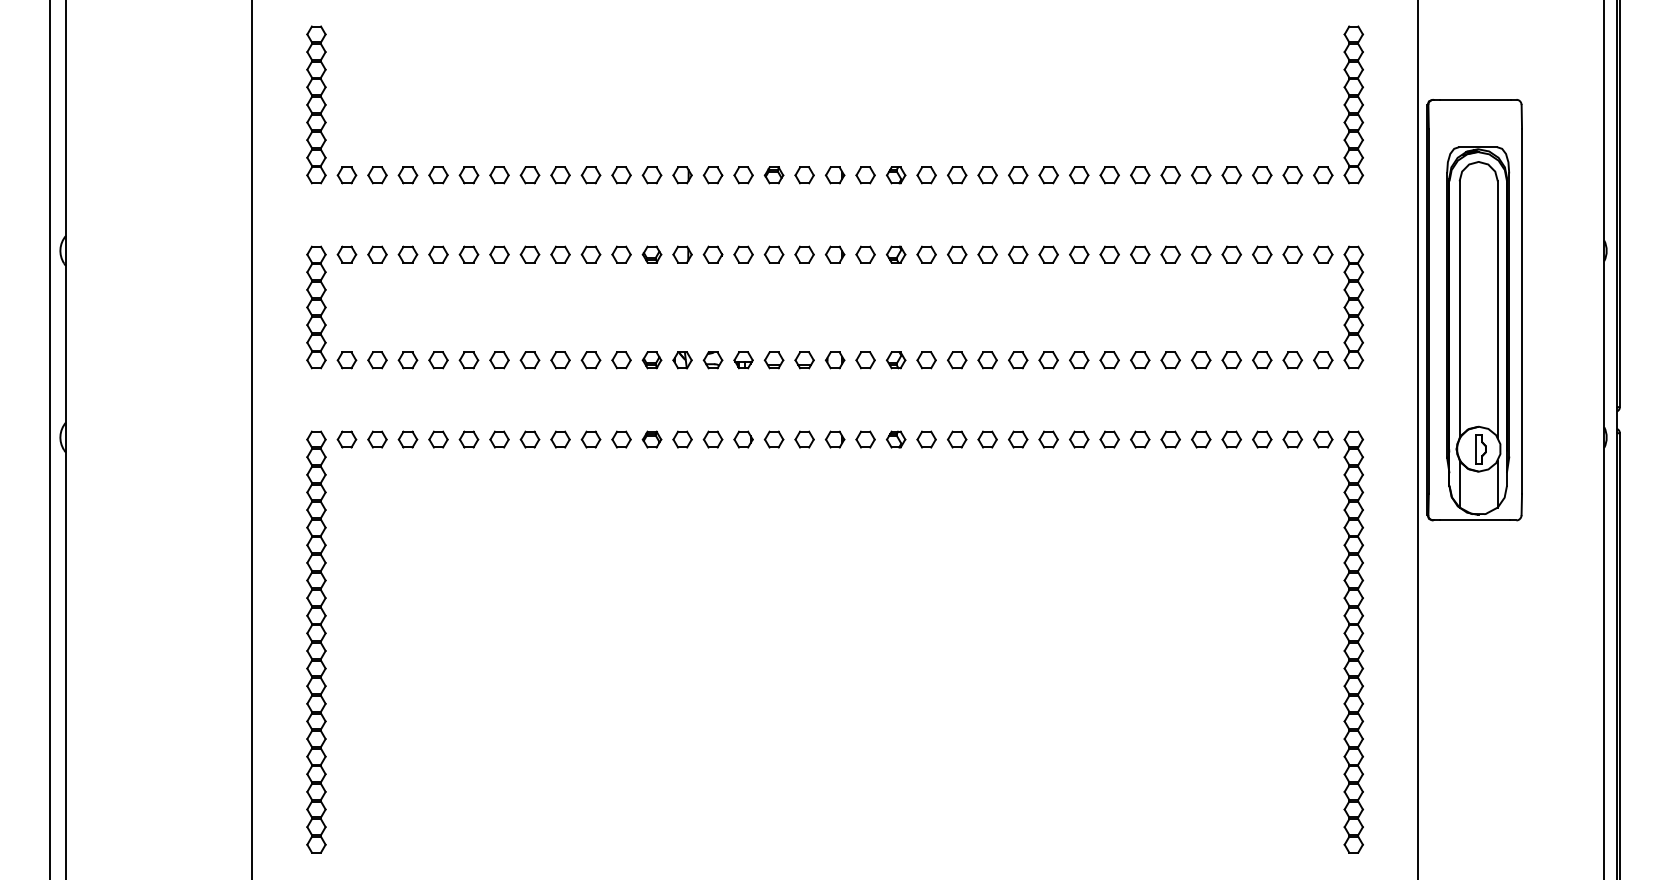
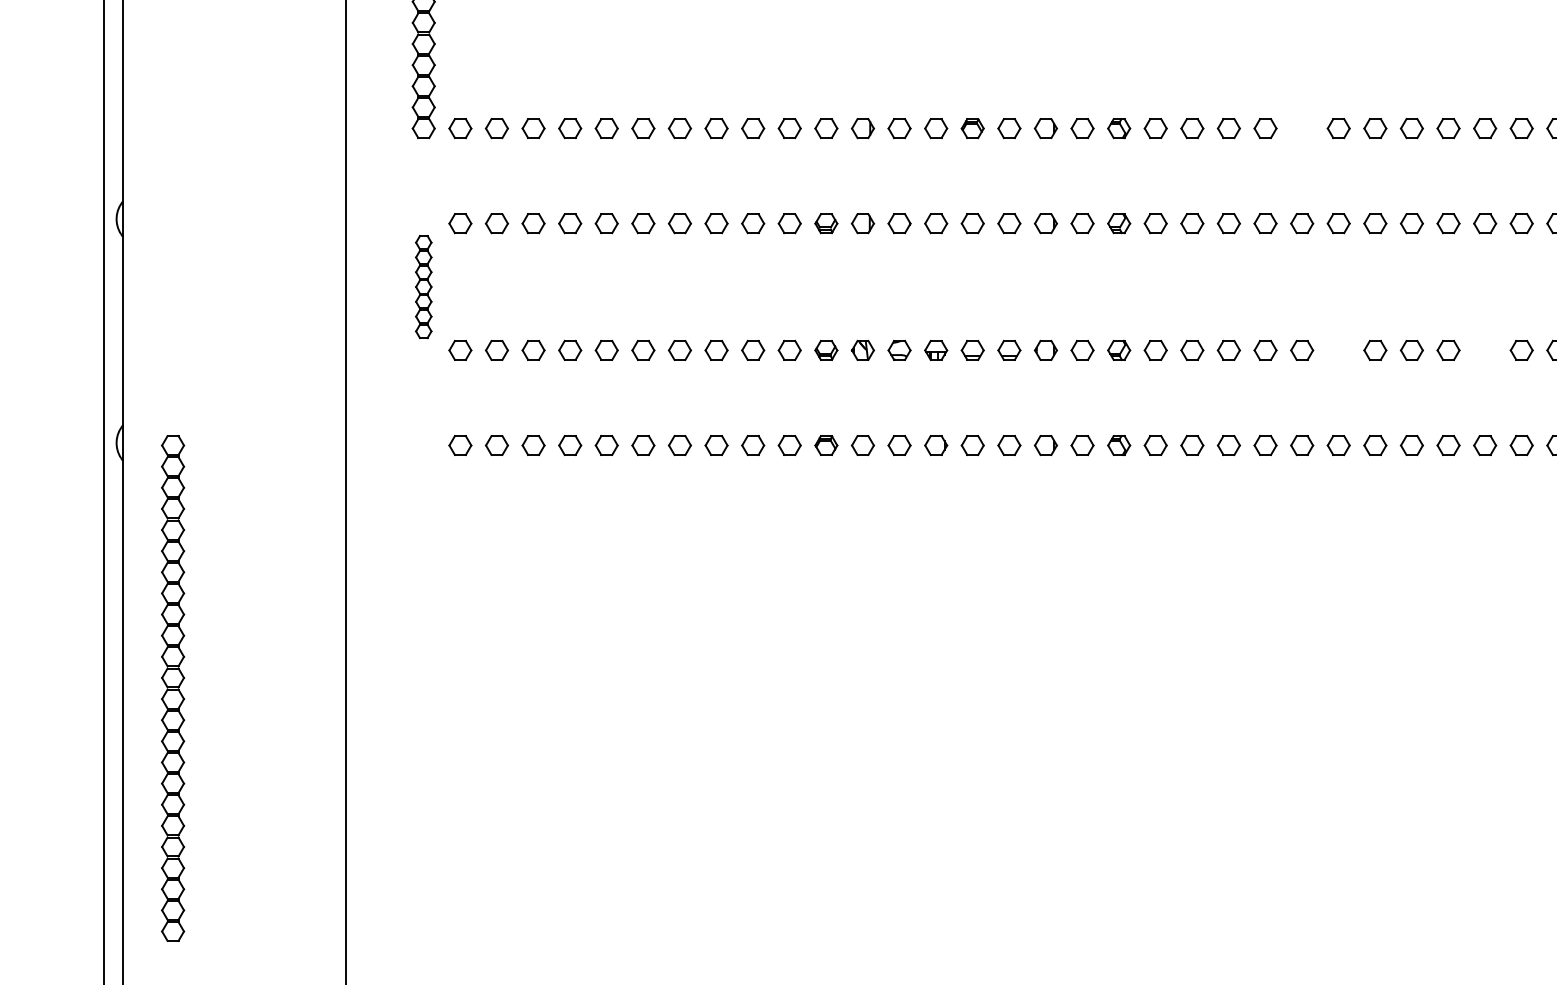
part: (1048, 175) -> (1301, 128), removed
part: (316, 307) -> (423, 287), size x0.7
part: (1079, 360) -> (1339, 350), removed
part: (1201, 360) -> (1485, 350), removed
part: (316, 641) -> (173, 687), moved

